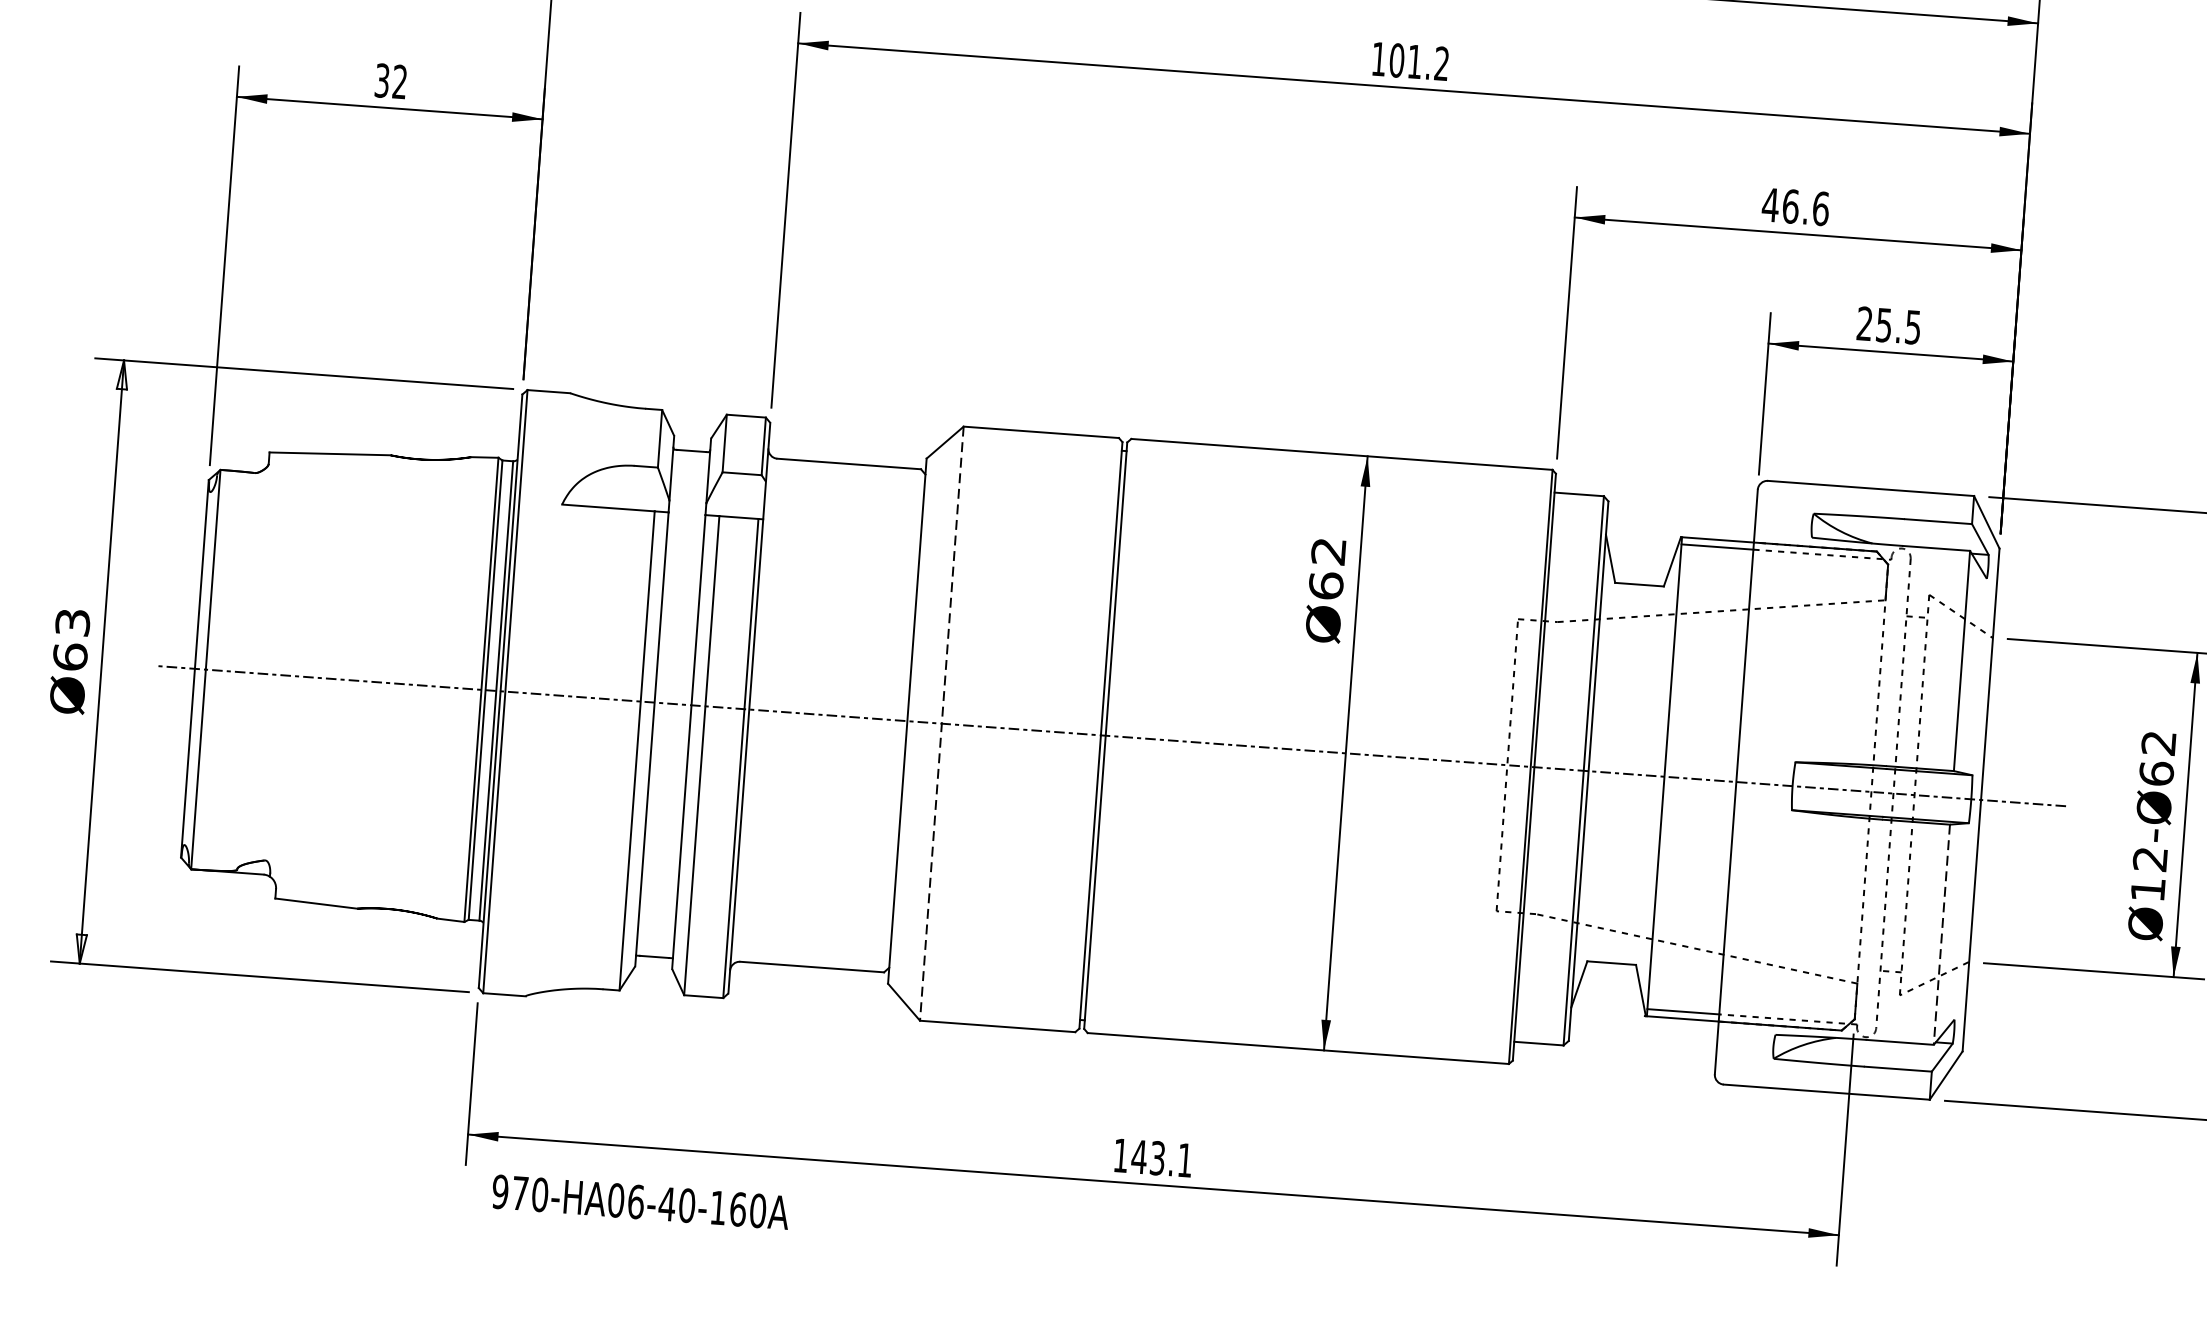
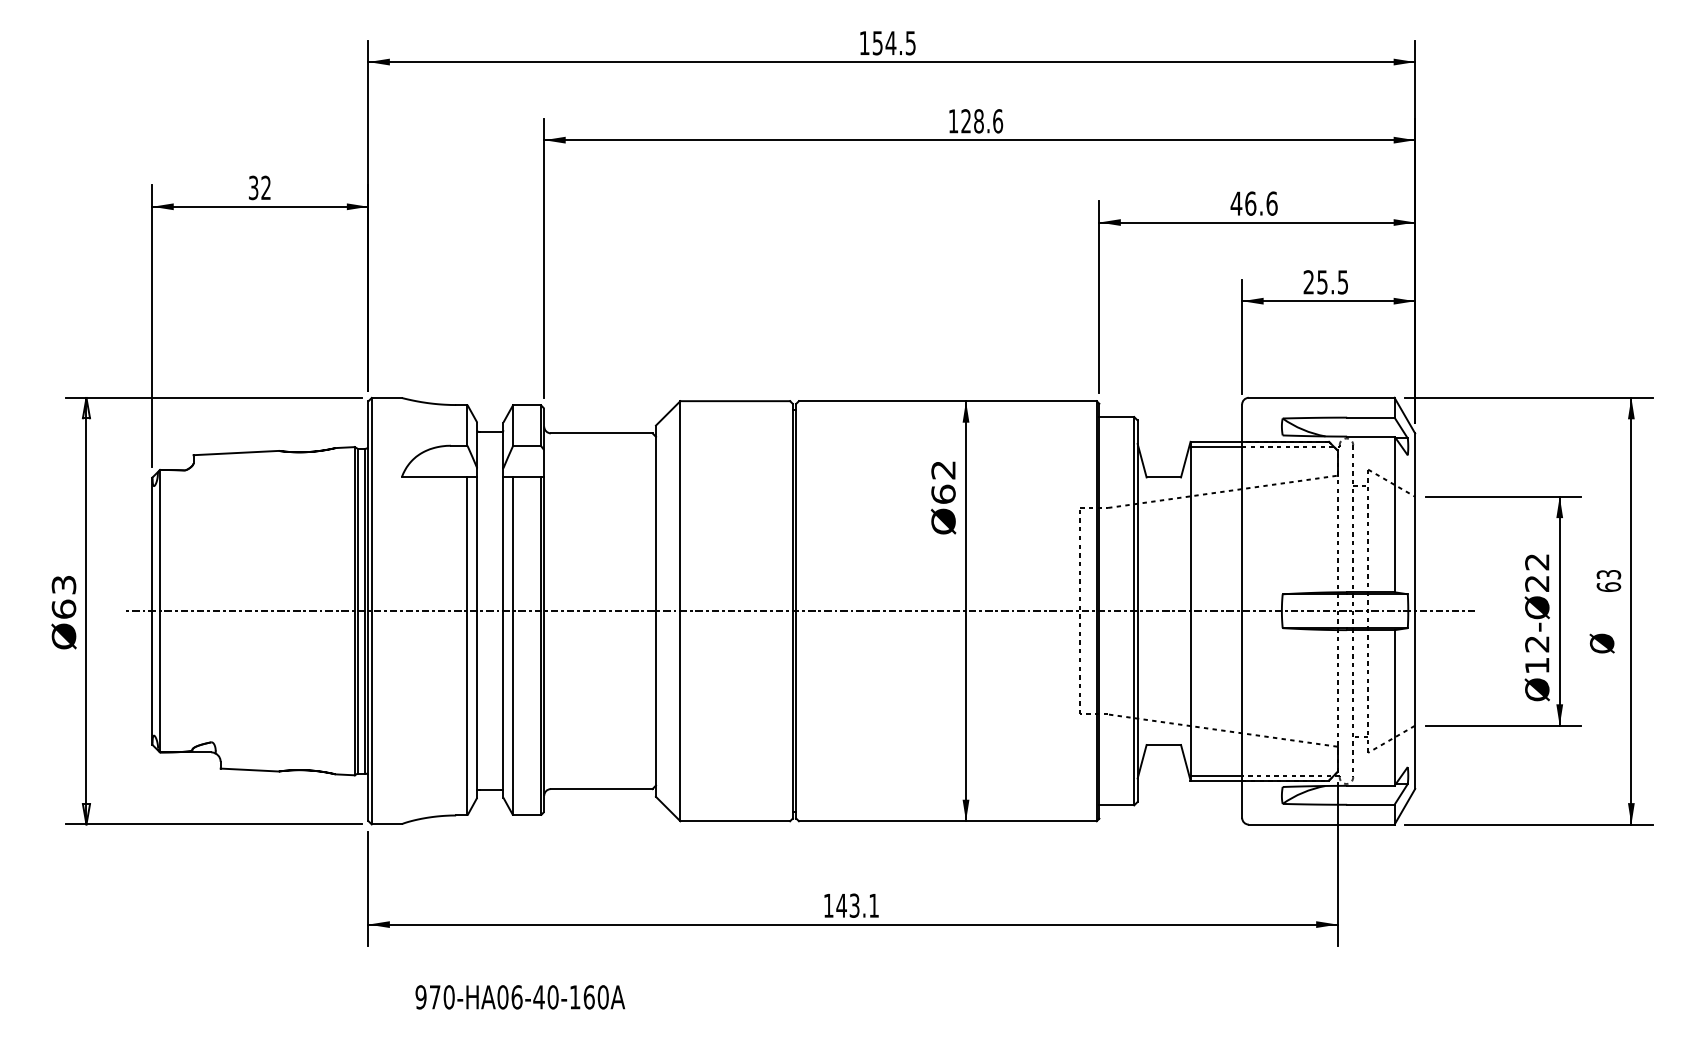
text: (1420, 62) -> (982, 121), 101.2 -> 128.6
line: (942, 724) -> (680, 611), dashed -> solid
text: (2156, 773) -> (1537, 583), Ø12-Ø62 -> Ø12-Ø22
line: (1941, 935) -> (1394, 708), dashed -> solid
text: (640, 1202) -> (520, 997), moved

